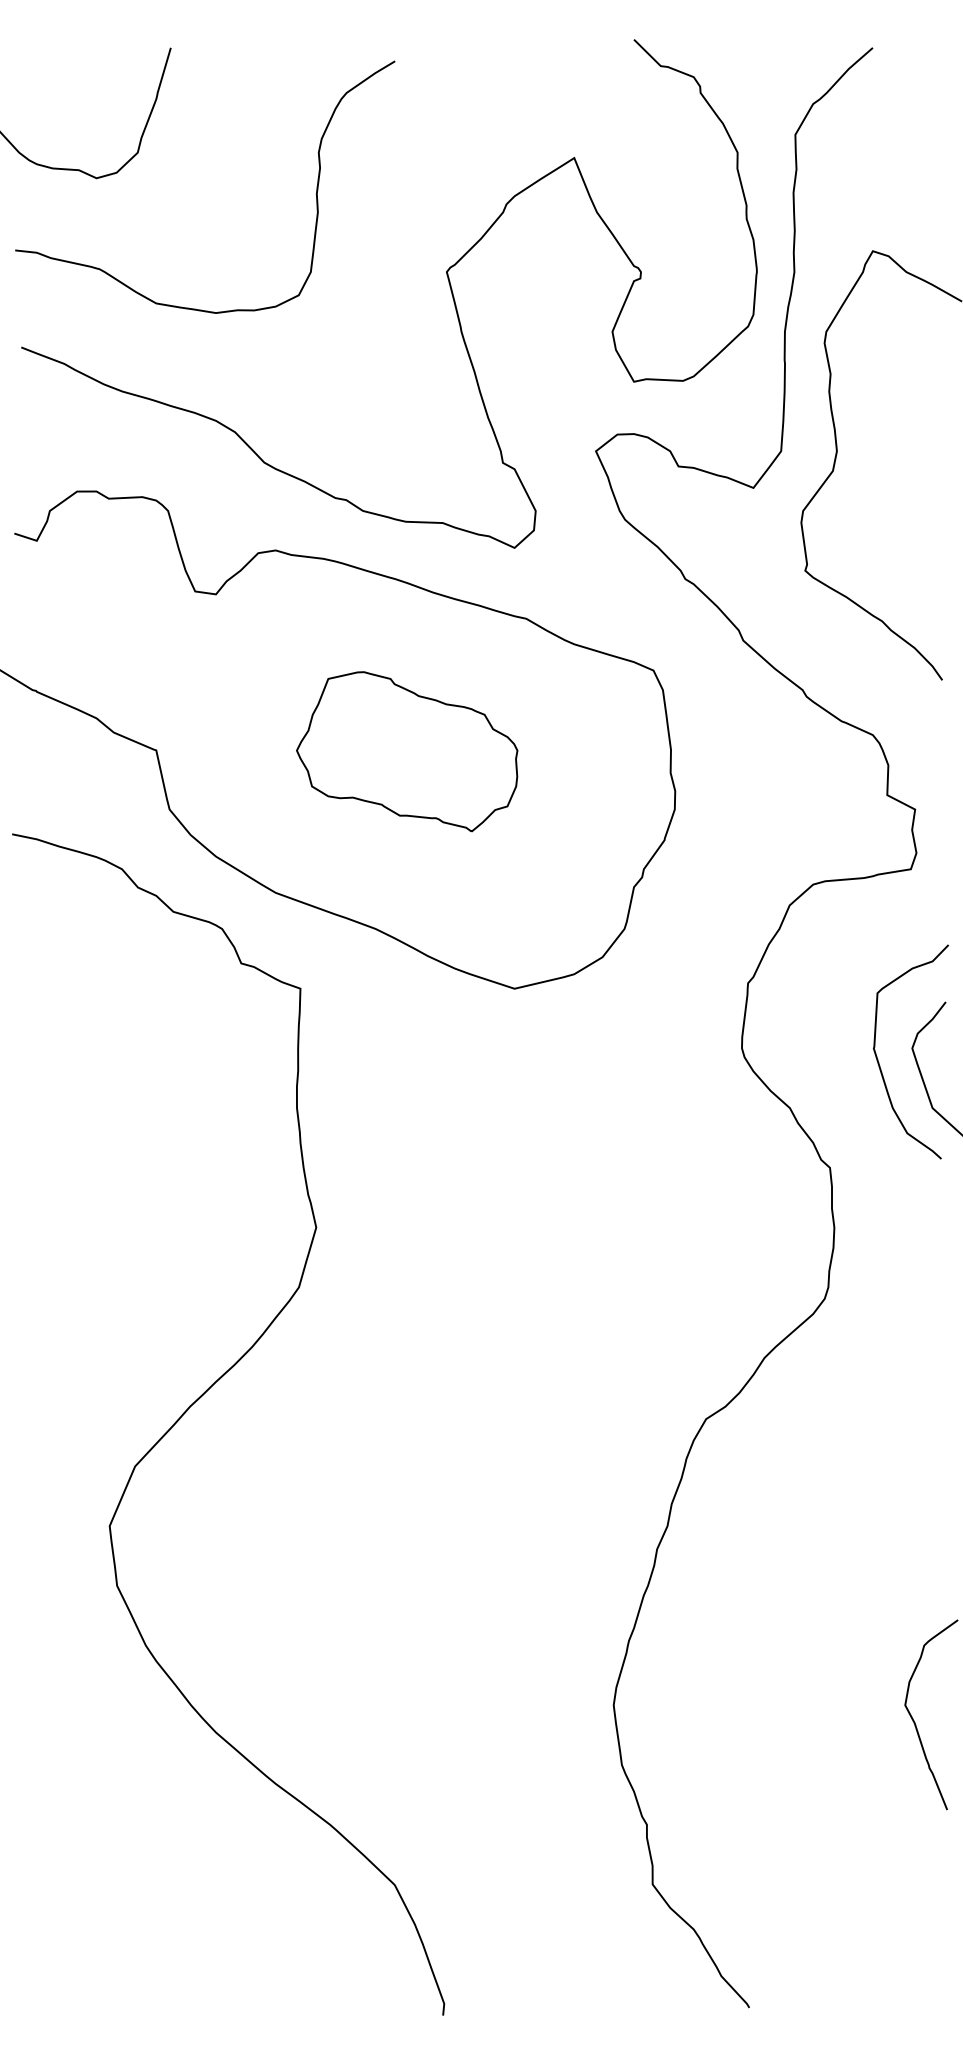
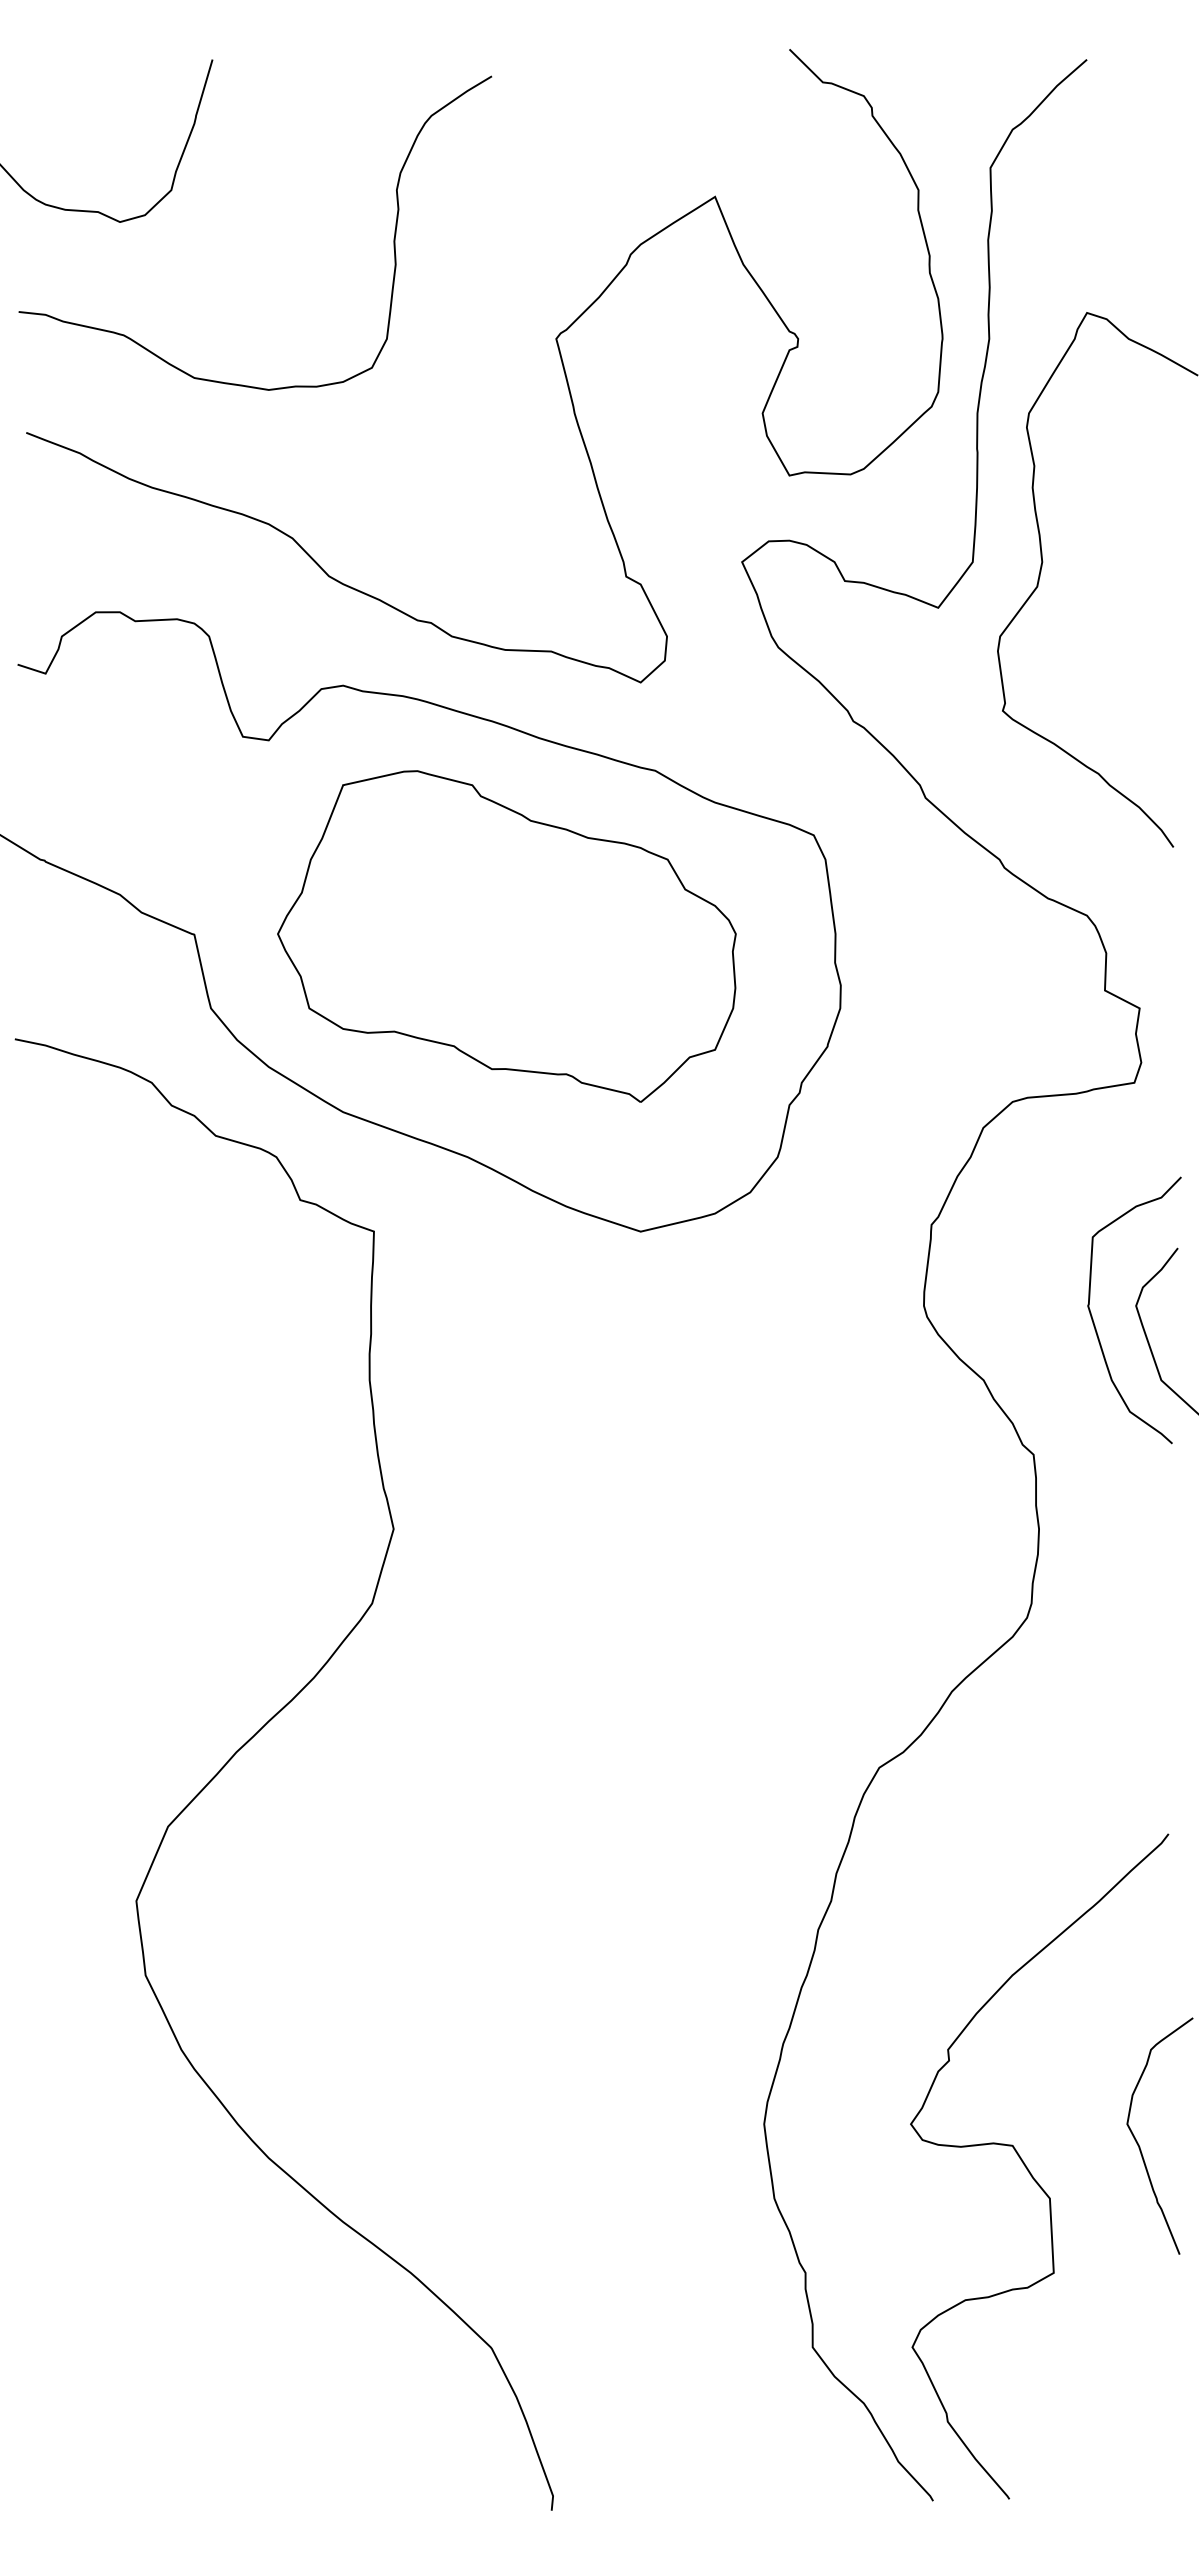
part: (406, 751) -> (506, 936), size x1.67
curve: (827, 1743) -> (1030, 2171), added

